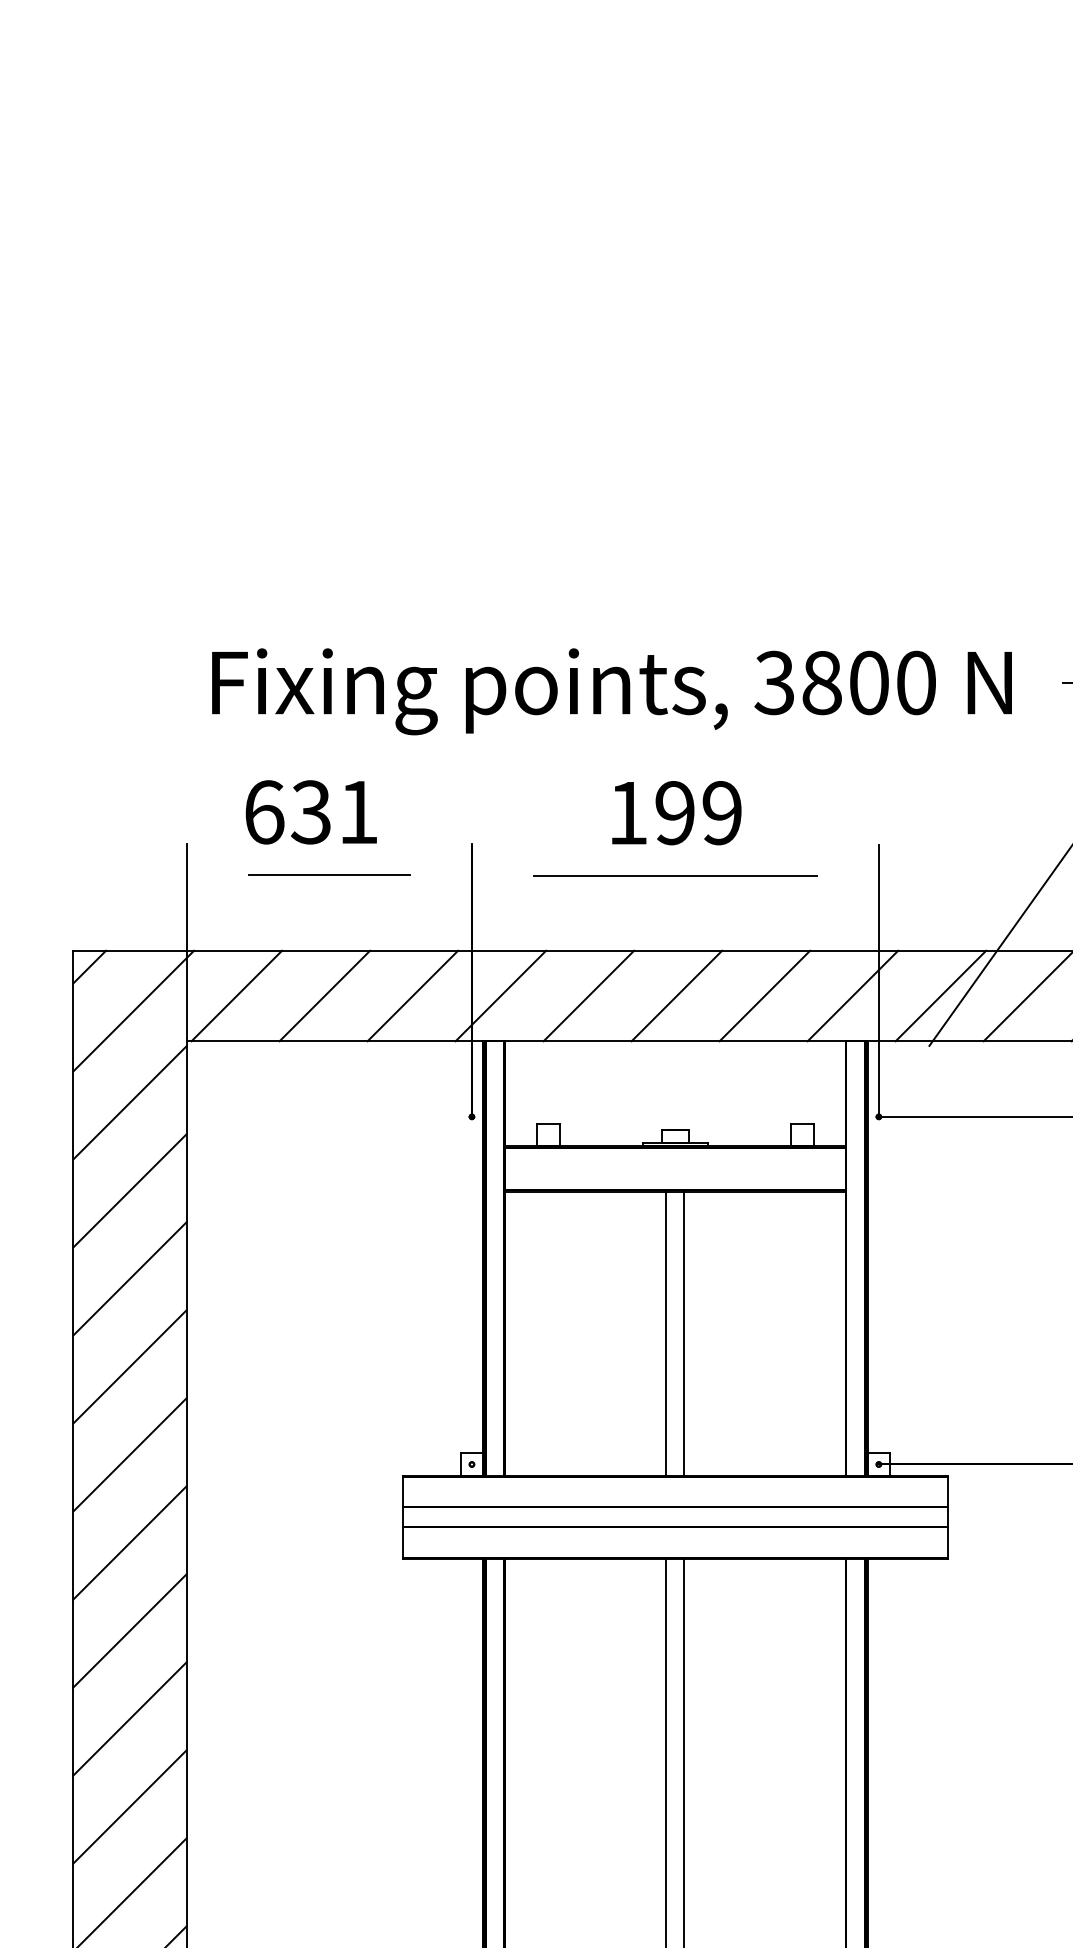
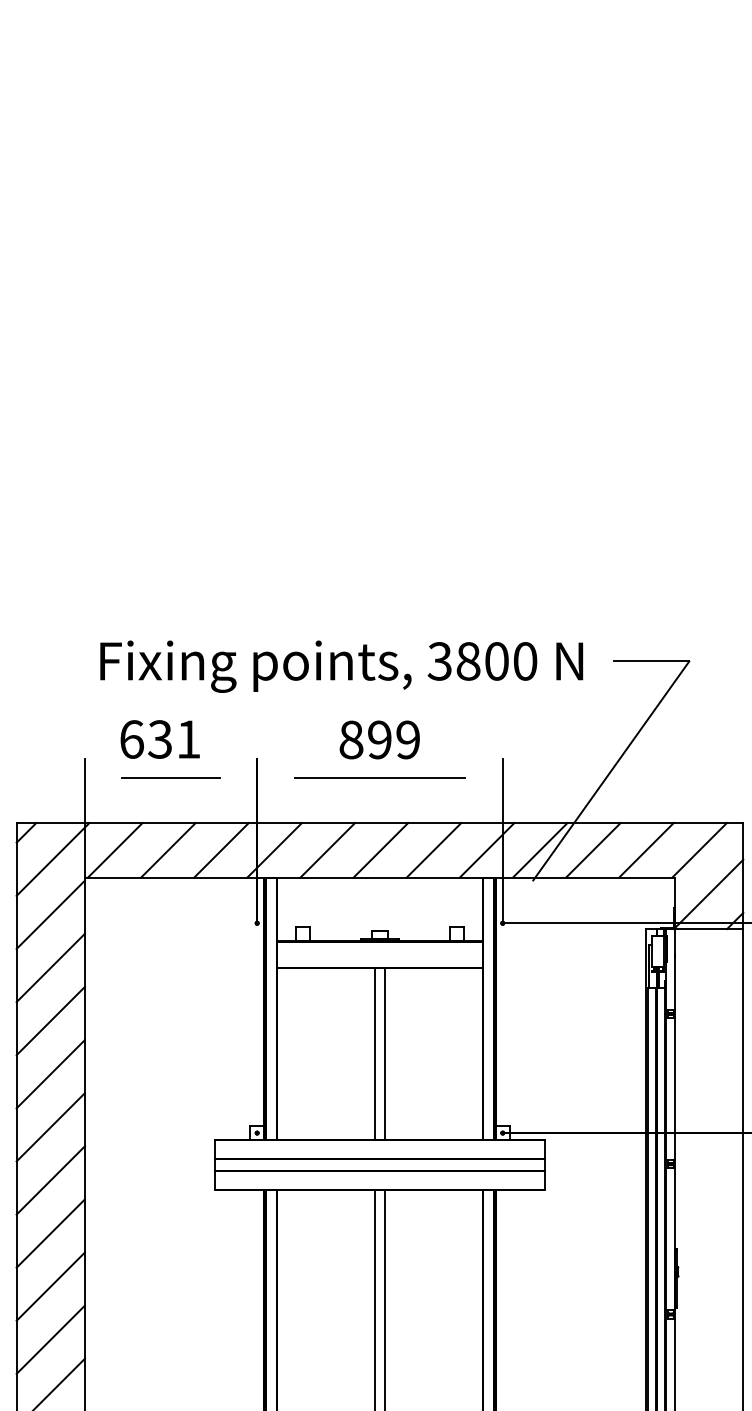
text: (628, 812) -> (351, 739), 199 -> 899

